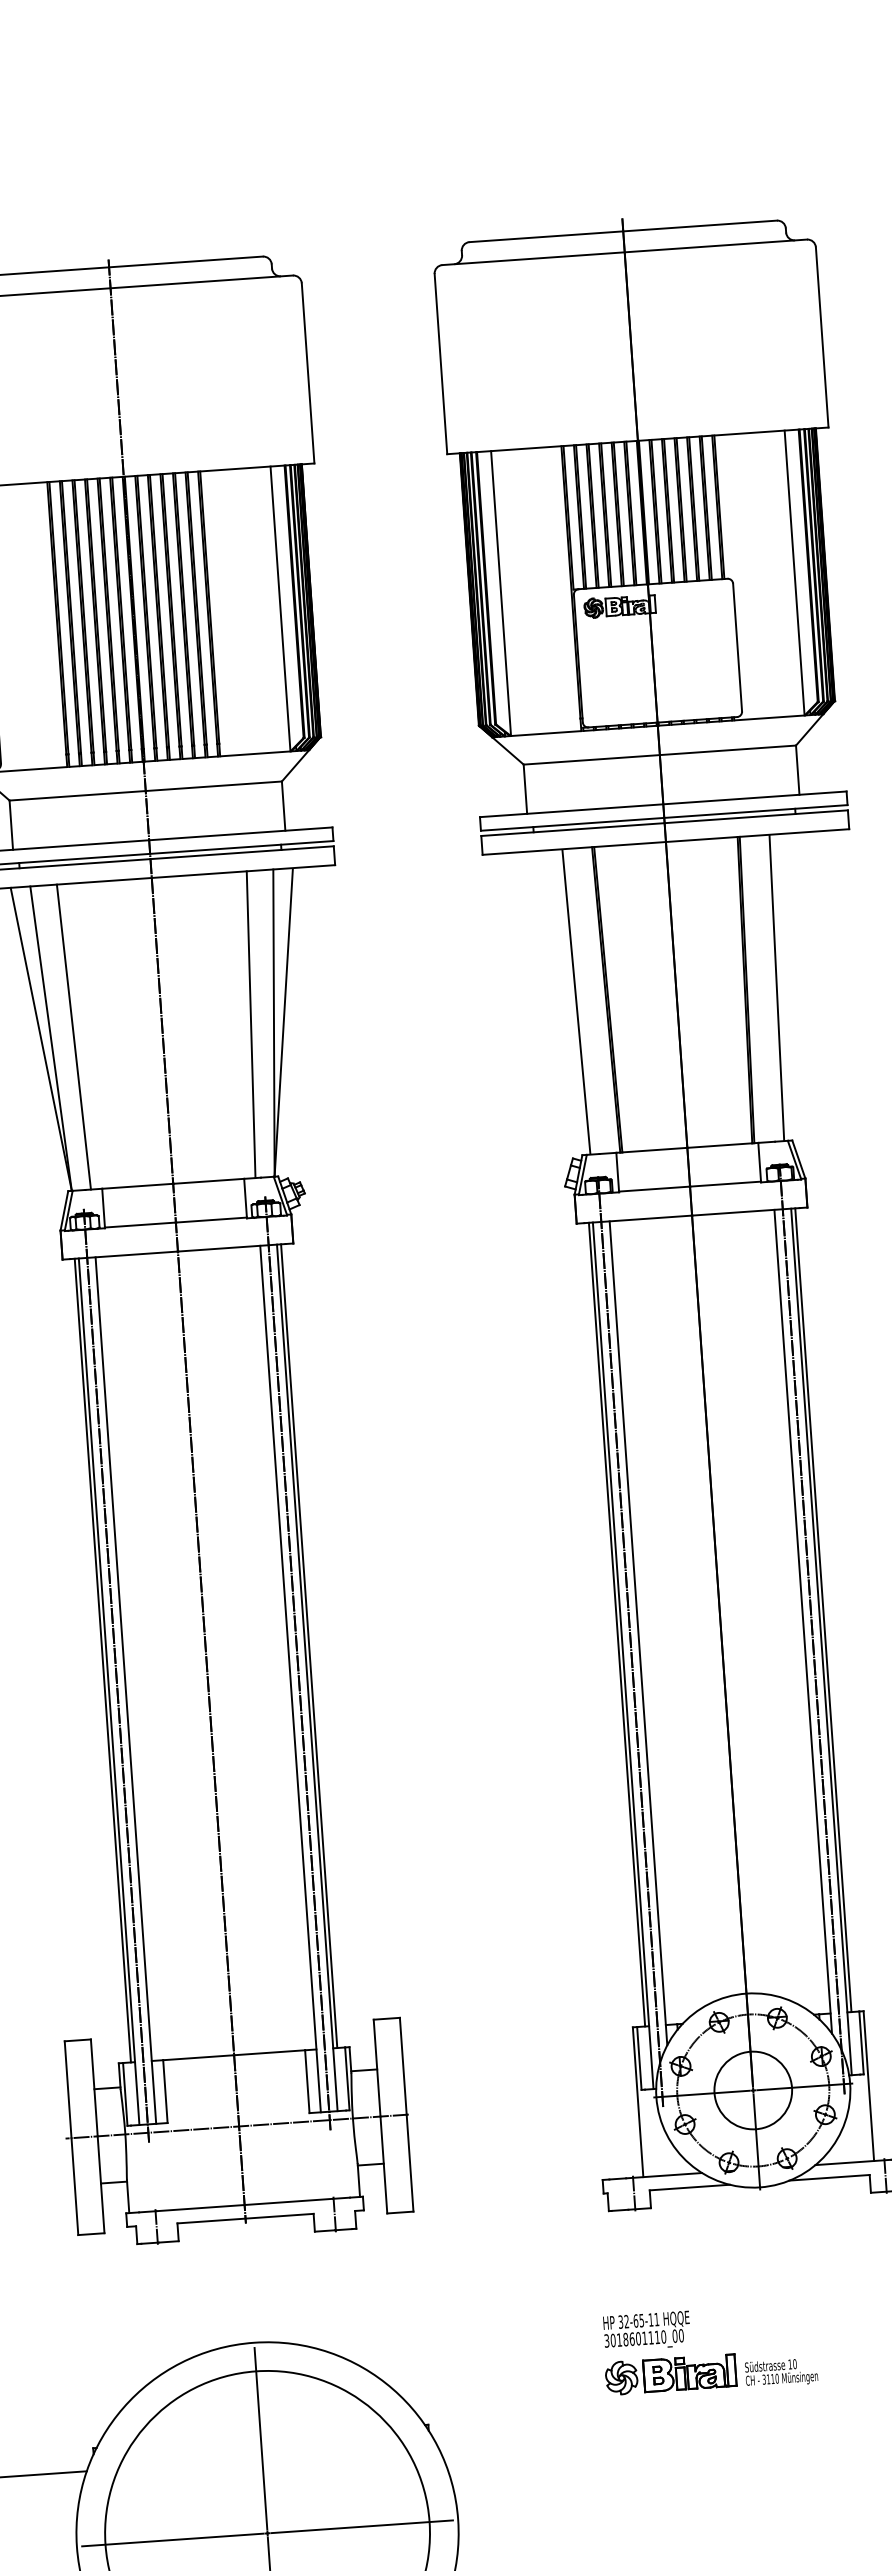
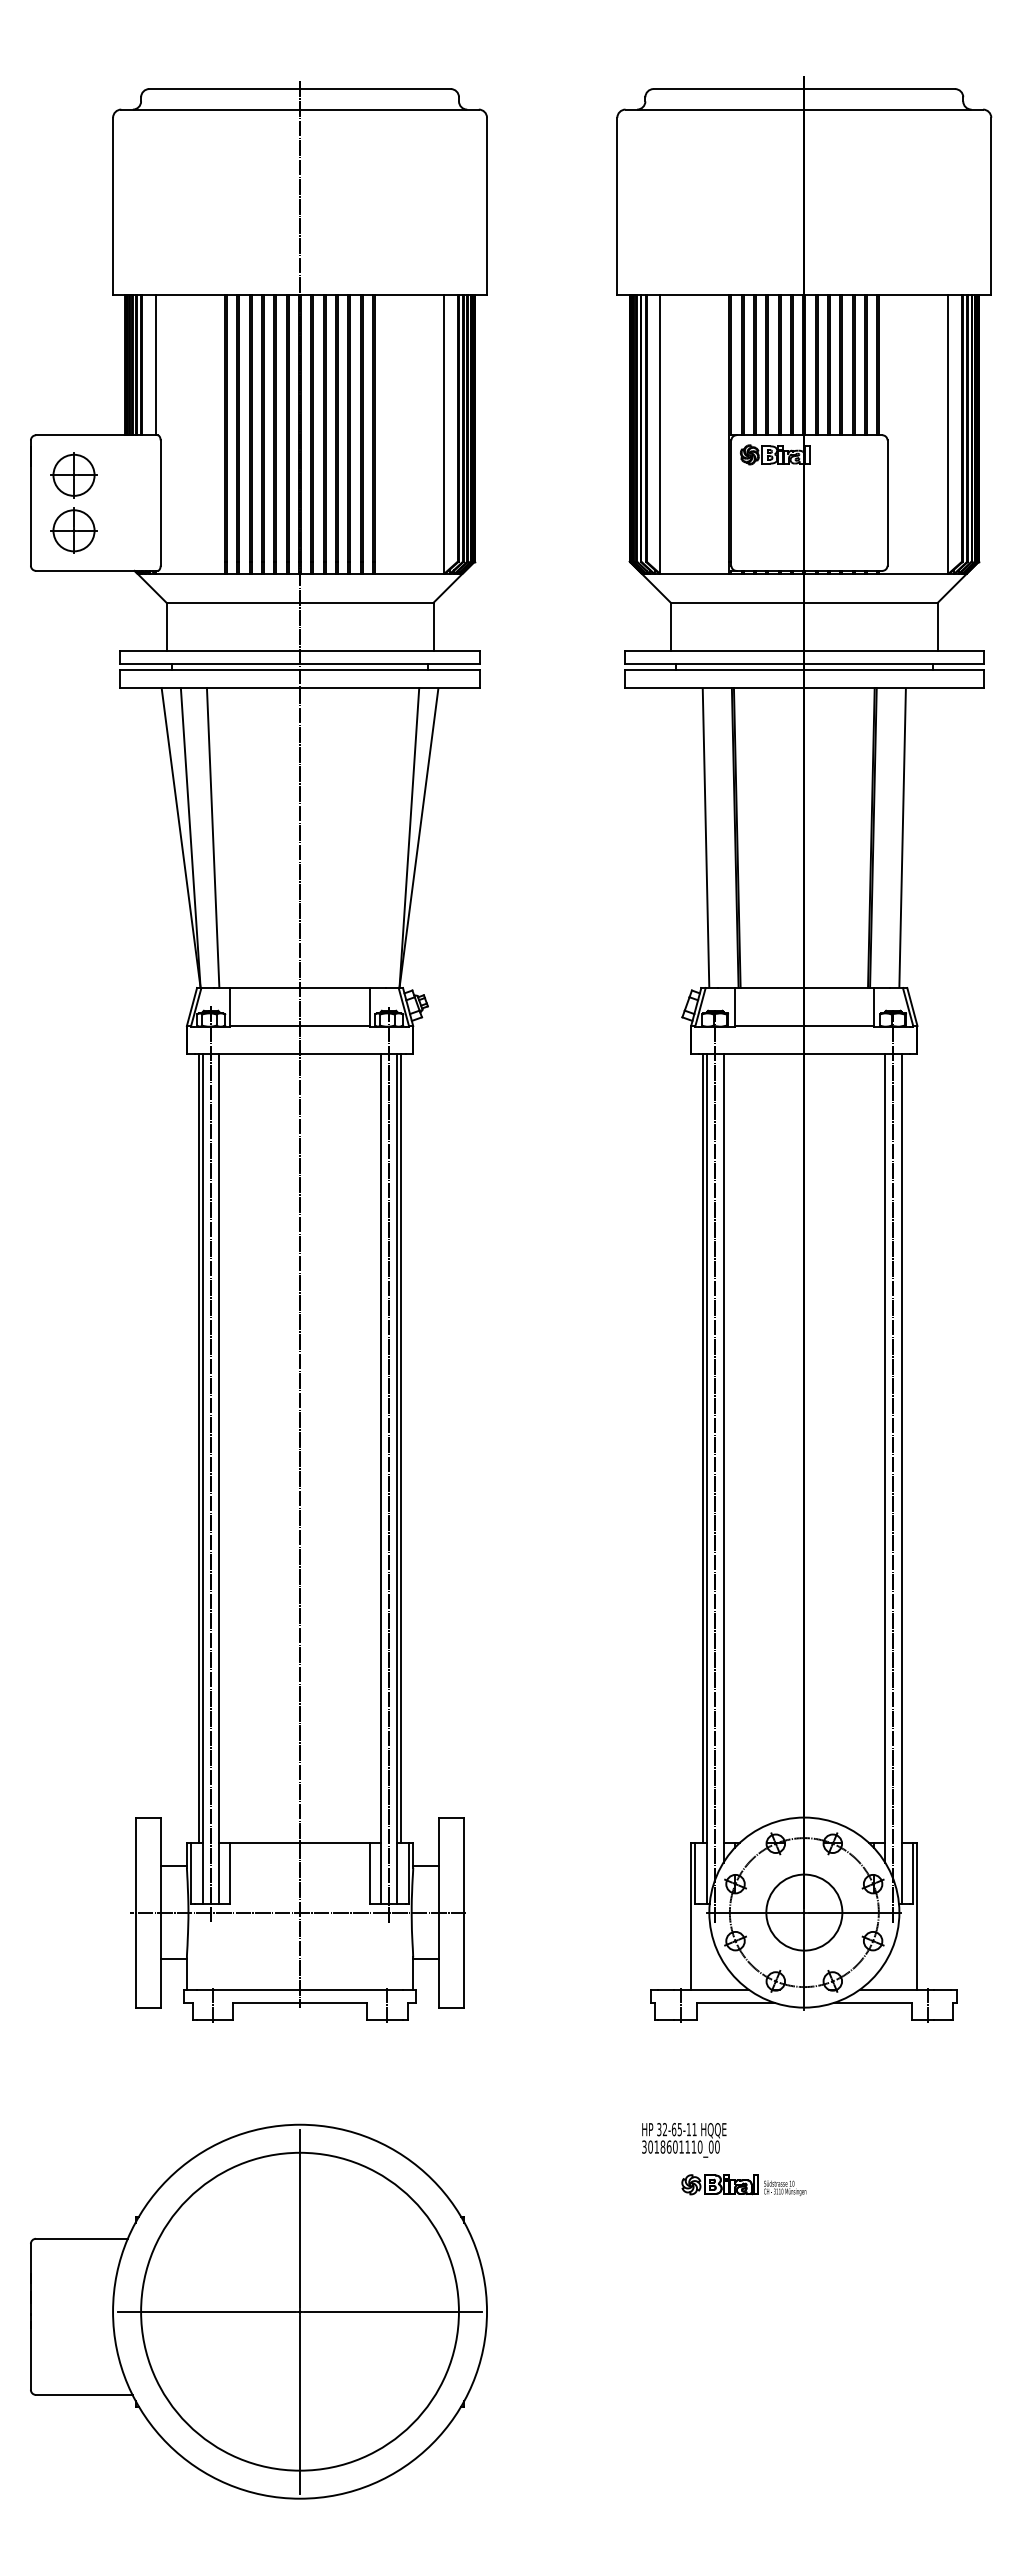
line: (250, 1025) -> (386, 838), removed
line: (823, 1610) -> (905, 1448), removed
part: (710, 2373) -> (743, 2185), size x0.6

